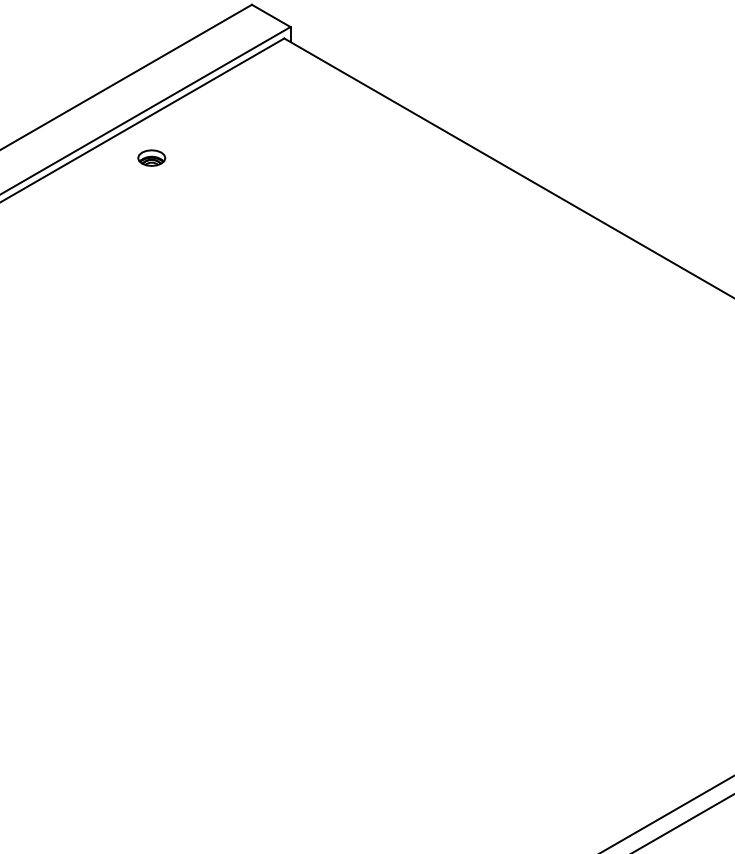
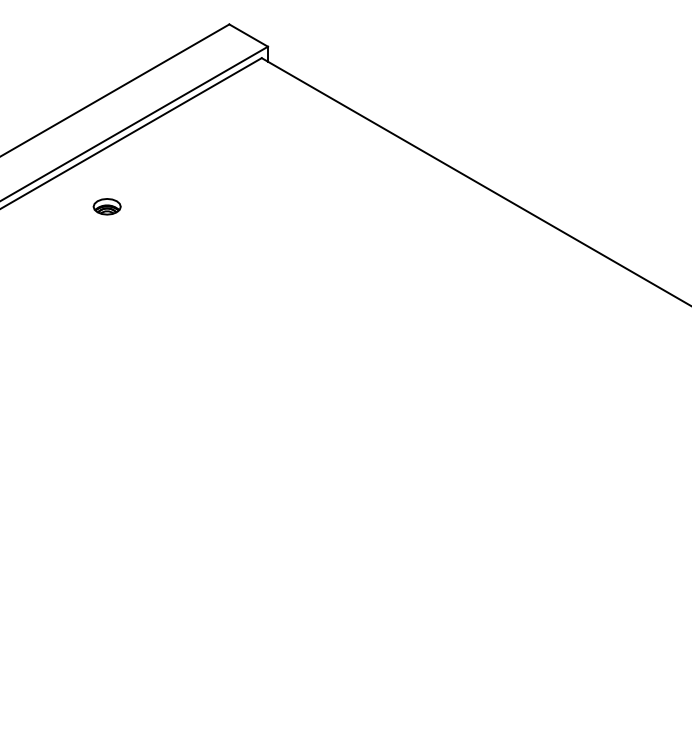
part: (151, 157) -> (106, 206), moved

